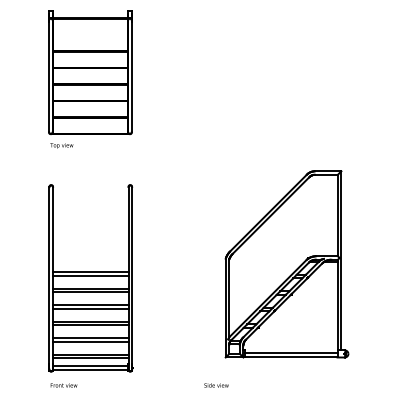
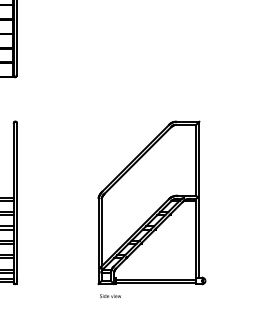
part: (286, 264) -> (151, 203), moved
text: (216, 385) -> (110, 296), moved

